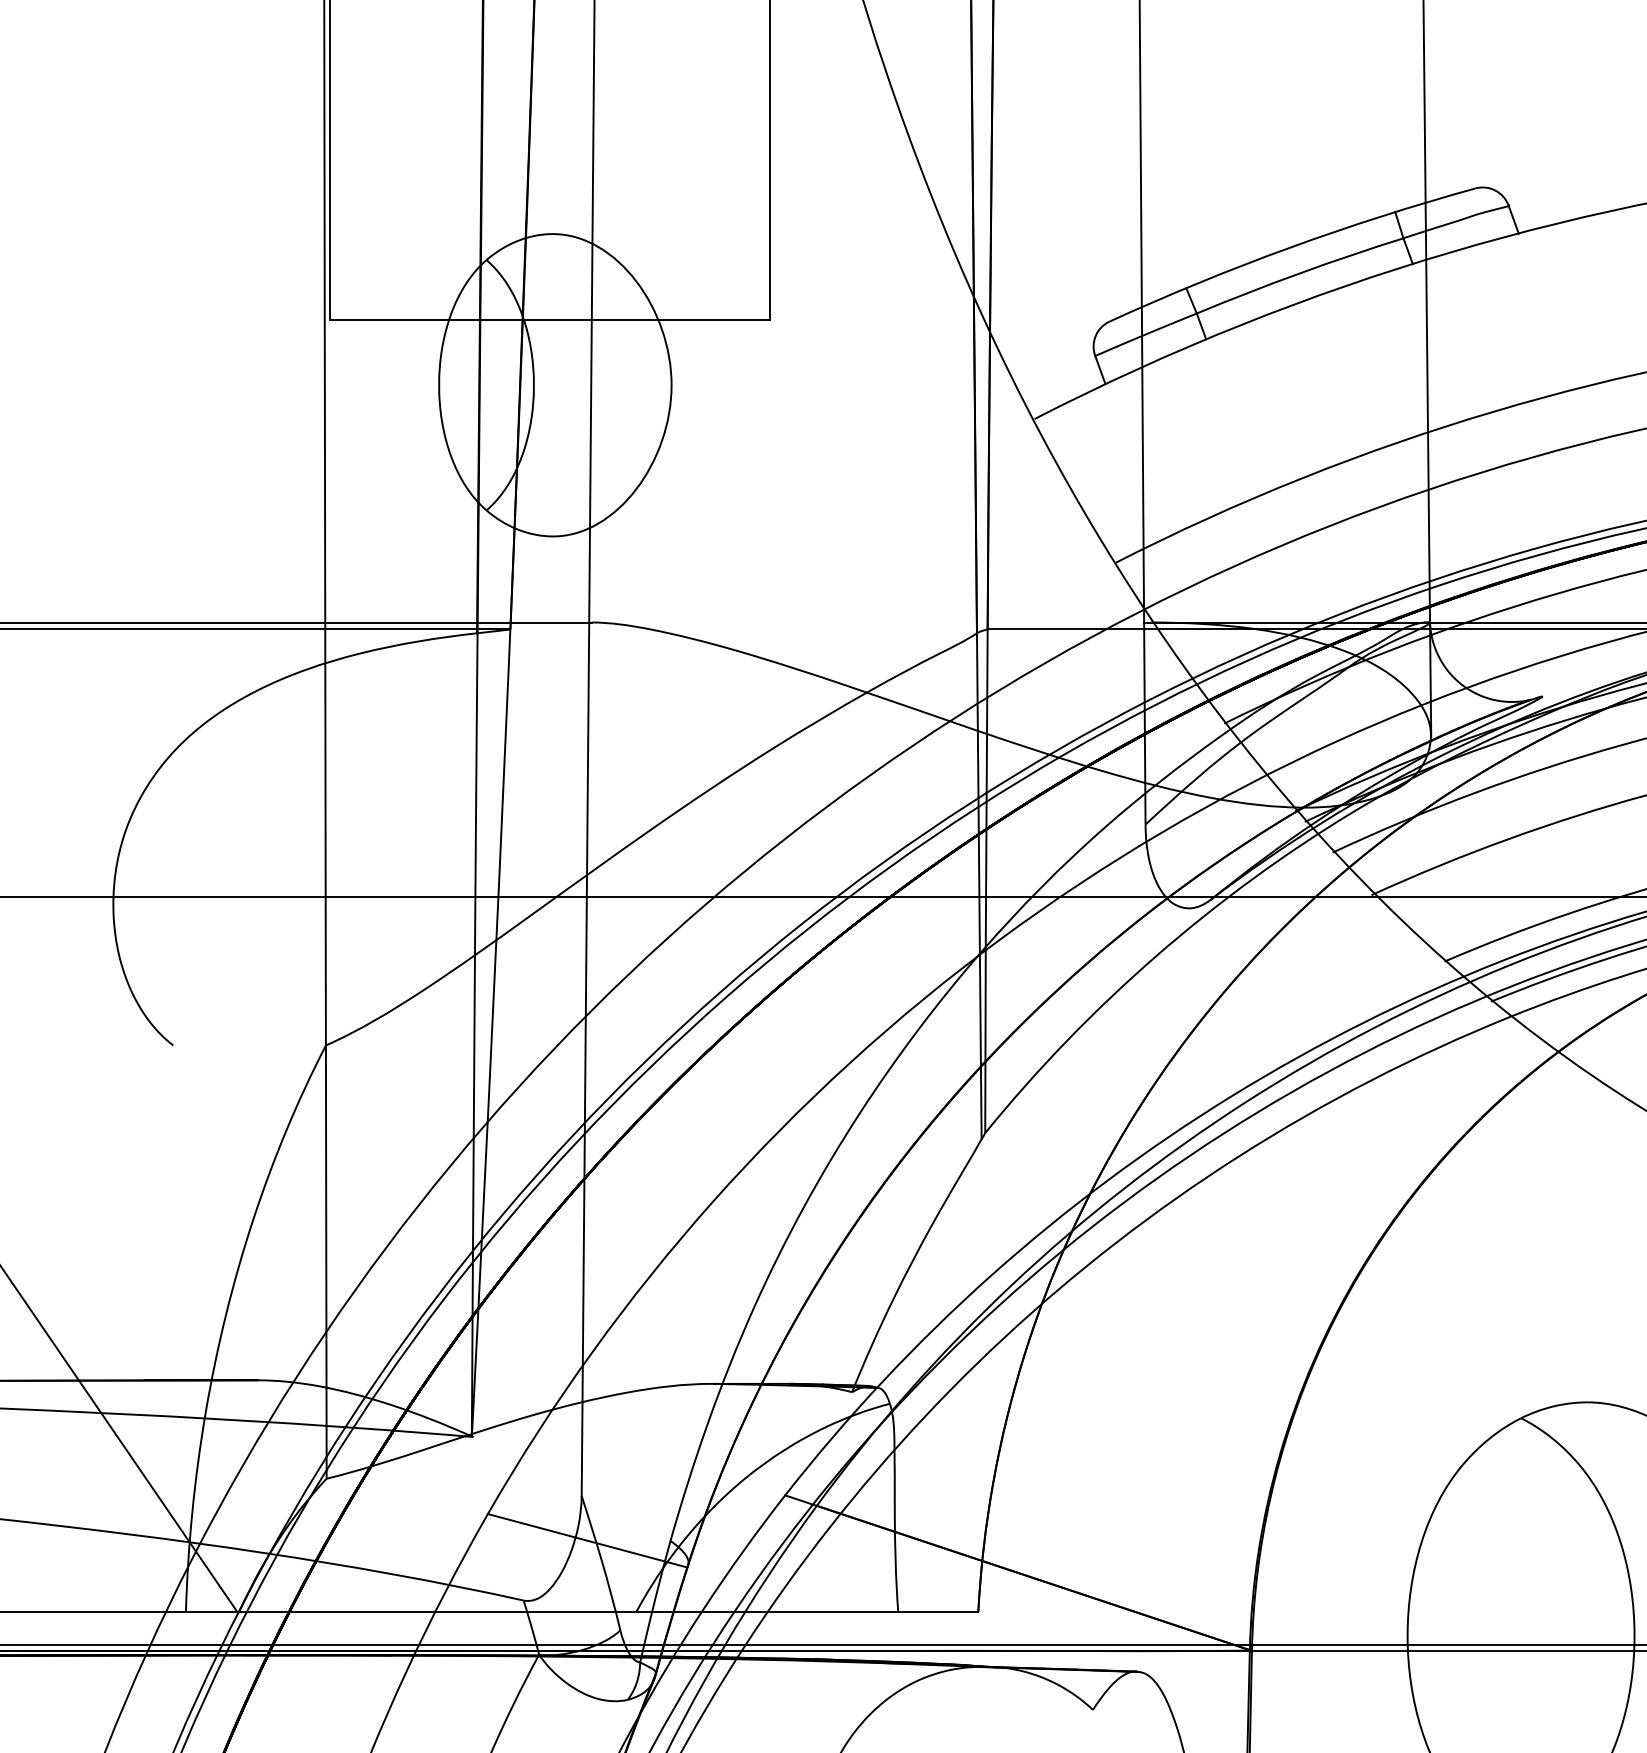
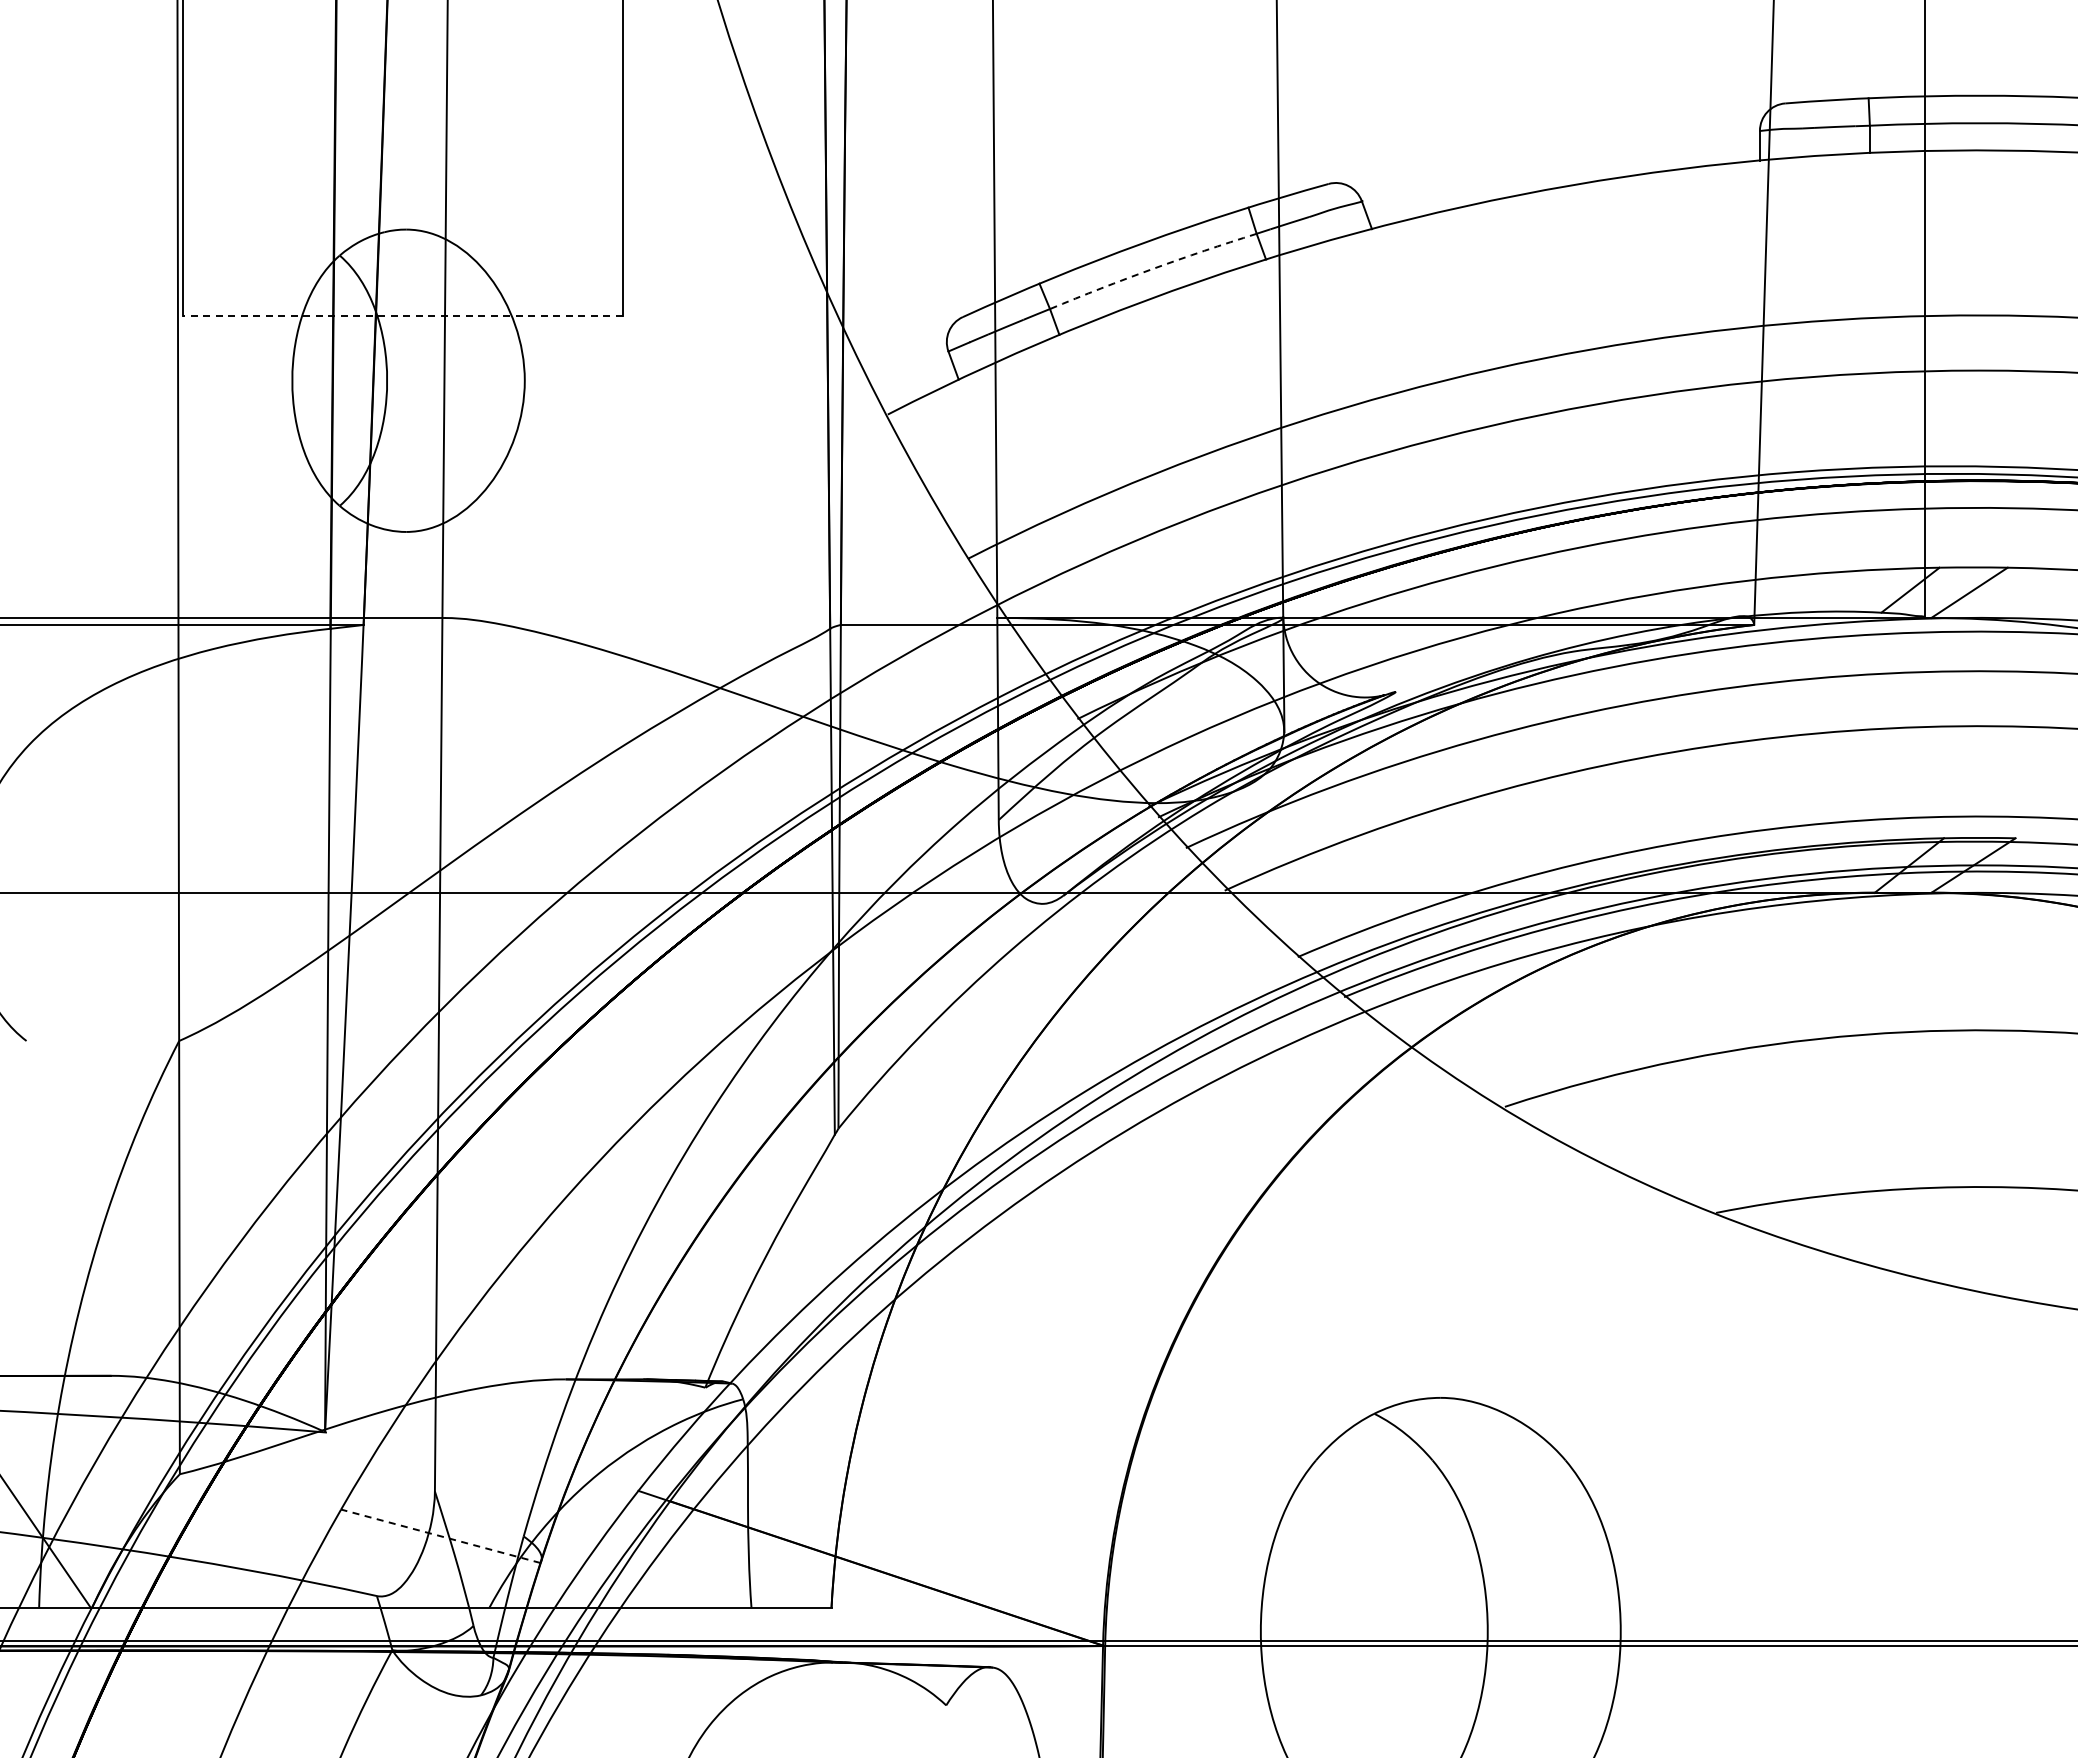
arc: (1299, 273) -> (1152, 269), solid -> dashed
line: (549, 319) -> (402, 315), solid -> dashed
line: (587, 1540) -> (440, 1536), solid -> dashed

